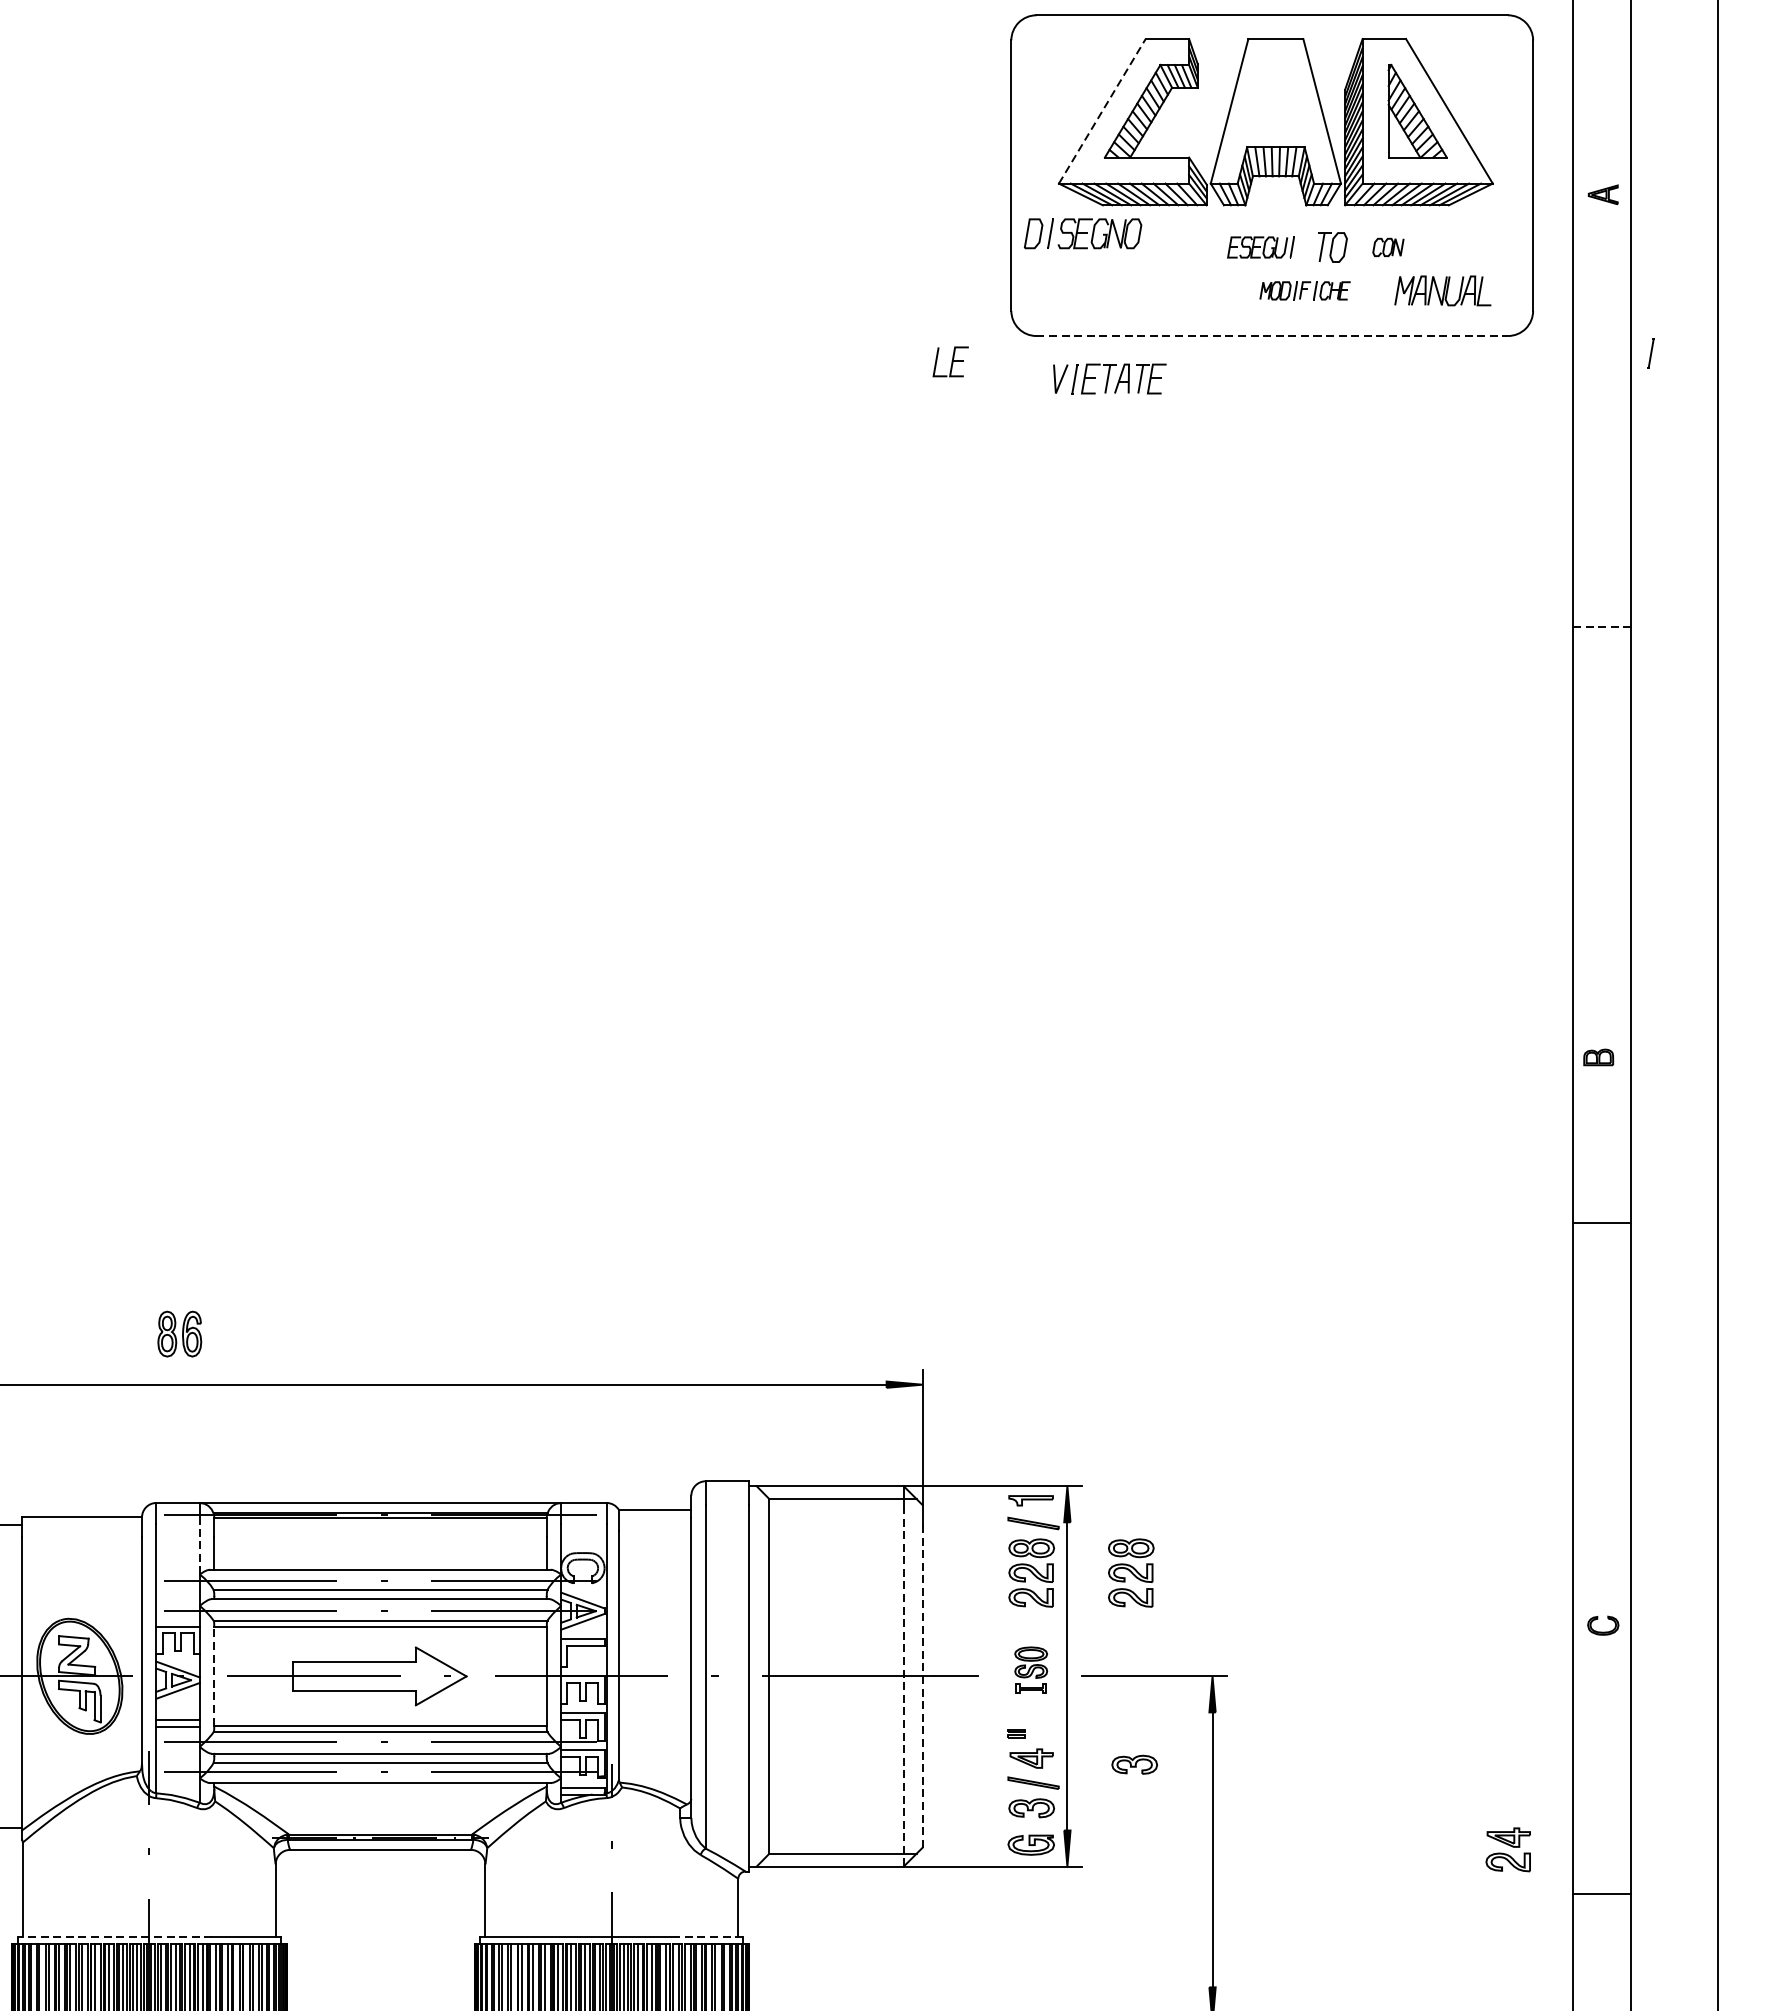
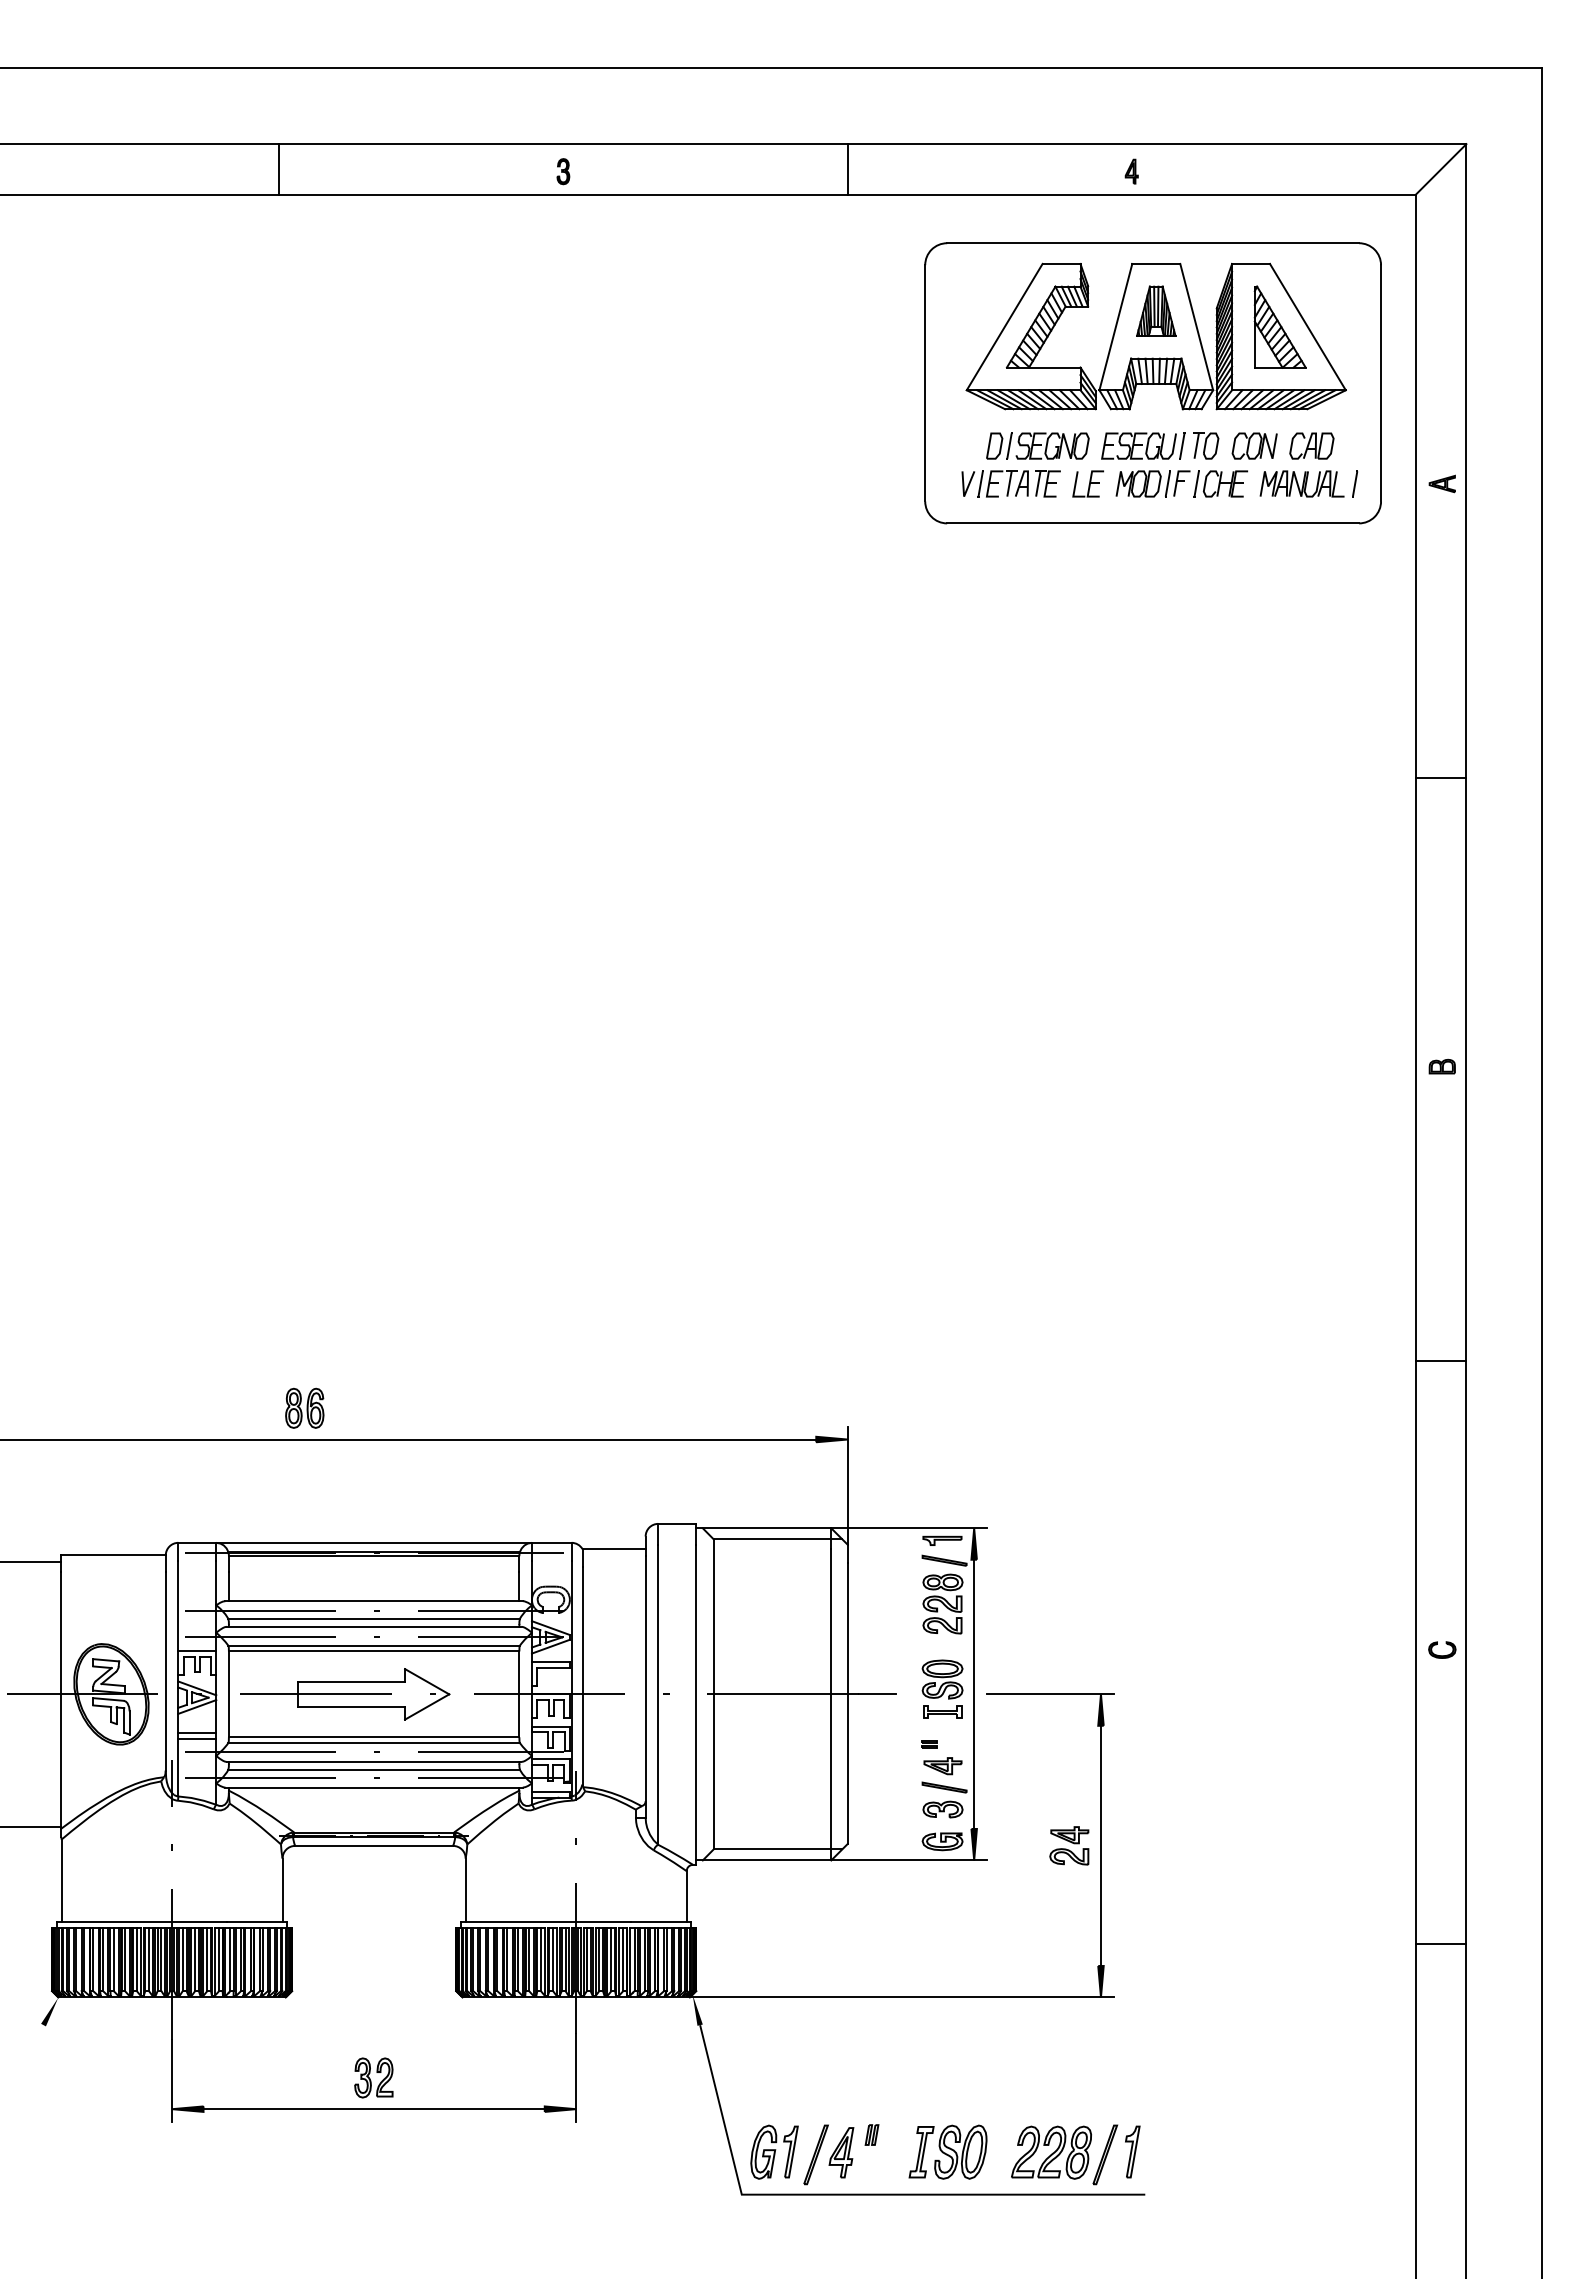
part: (1276, 92) -> (1156, 310), added
line: (1102, 111) -> (1004, 327), dashed -> solid
part: (1602, 194) -> (1441, 483), moved
part: (1082, 233) -> (1037, 445), moved
part: (1261, 246) -> (1143, 445), size x1.43
part: (1388, 246) -> (1254, 445), size x1.67
part: (1453, 246) -> (1311, 445), added
part: (1304, 290) -> (1181, 483), size x1.67
line: (1272, 336) -> (1153, 523), dashed -> solid
line: (1651, 353) -> (1355, 483), moved
part: (949, 361) -> (1087, 483), moved
part: (1108, 378) -> (1010, 483), moved
line: (1602, 626) -> (1441, 777), dashed -> solid
part: (1597, 1057) -> (1441, 1066), moved
line: (1601, 1223) -> (1440, 1360), moved
part: (179, 1333) -> (304, 1407), moved
line: (200, 1549) -> (216, 1583), dashed -> solid
part: (1130, 1572) -> (1029, 1603), removed
part: (1031, 1669) -> (942, 1688), size x1.43
line: (213, 1676) -> (228, 1694), dashed -> solid
line: (922, 1686) -> (847, 1703), dashed -> solid
line: (904, 1688) -> (831, 1704), dashed -> solid
part: (1134, 1764) -> (1032, 1771), removed
part: (1508, 1849) -> (1069, 1845), moved
line: (1601, 1894) -> (1440, 1943), moved
line: (114, 1936) -> (141, 1921), dashed -> solid
line: (709, 1936) -> (661, 1921), dashed -> solid

